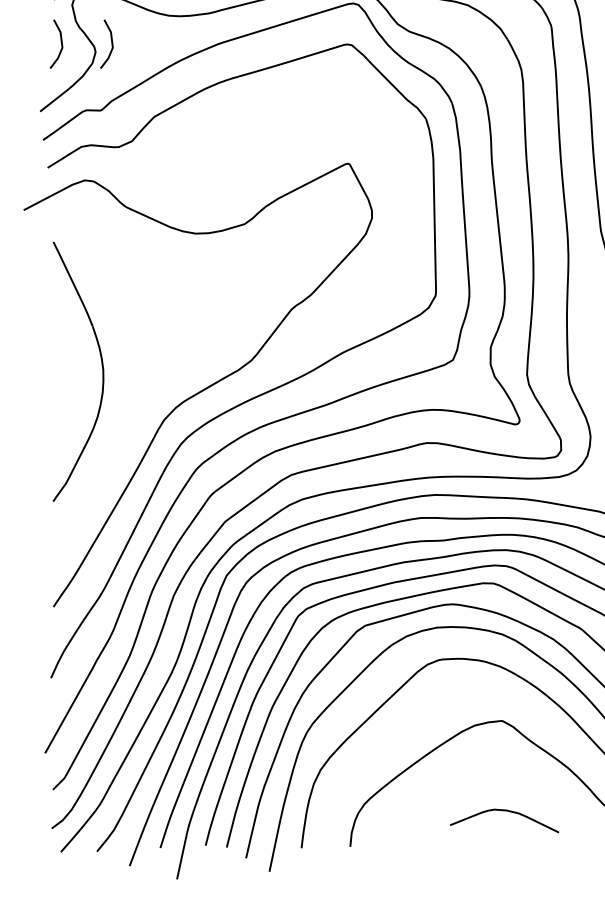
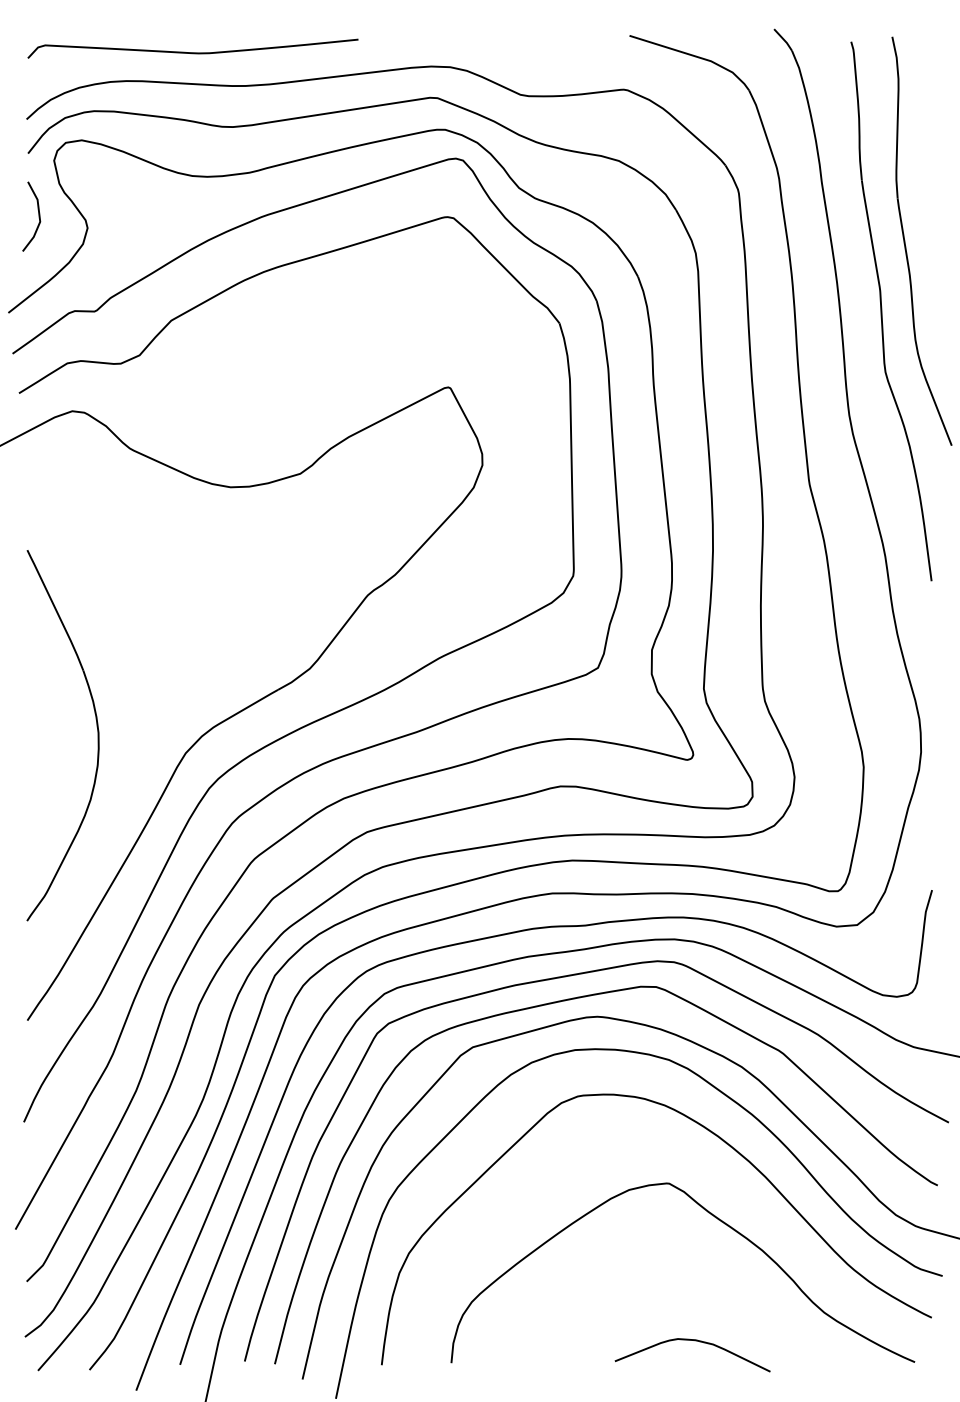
line: (111, 44) -> (110, 216), removed
part: (101, 366) -> (96, 727), moved
curve: (505, 811) -> (694, 1341), moved

